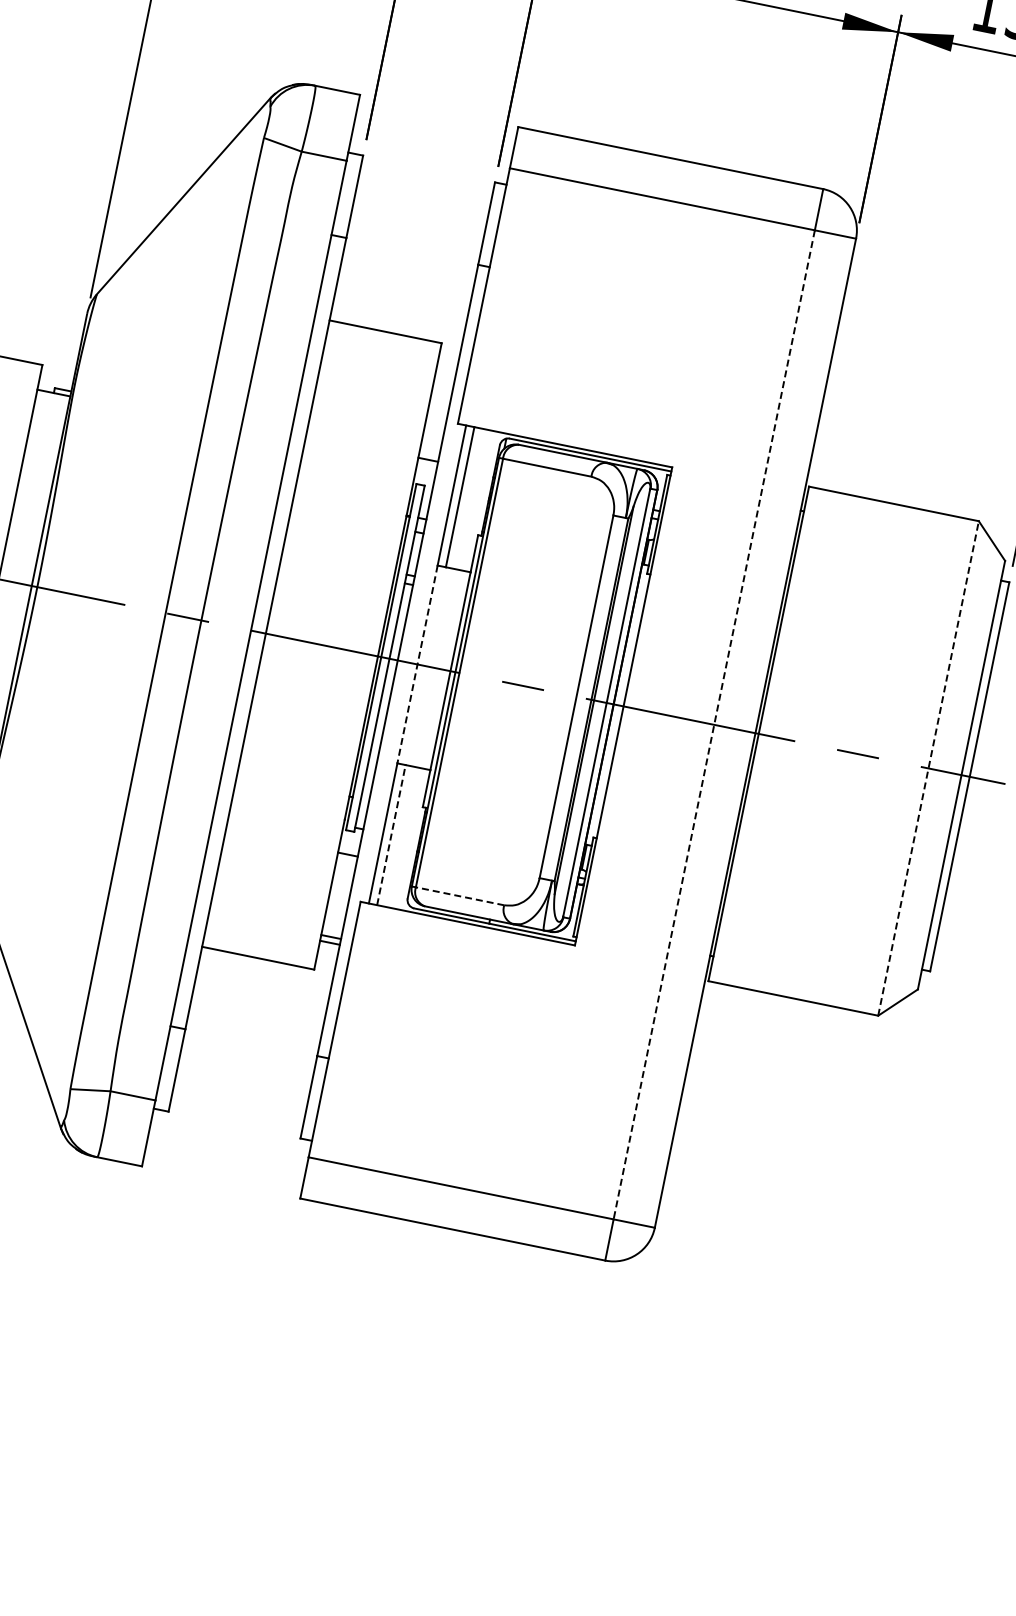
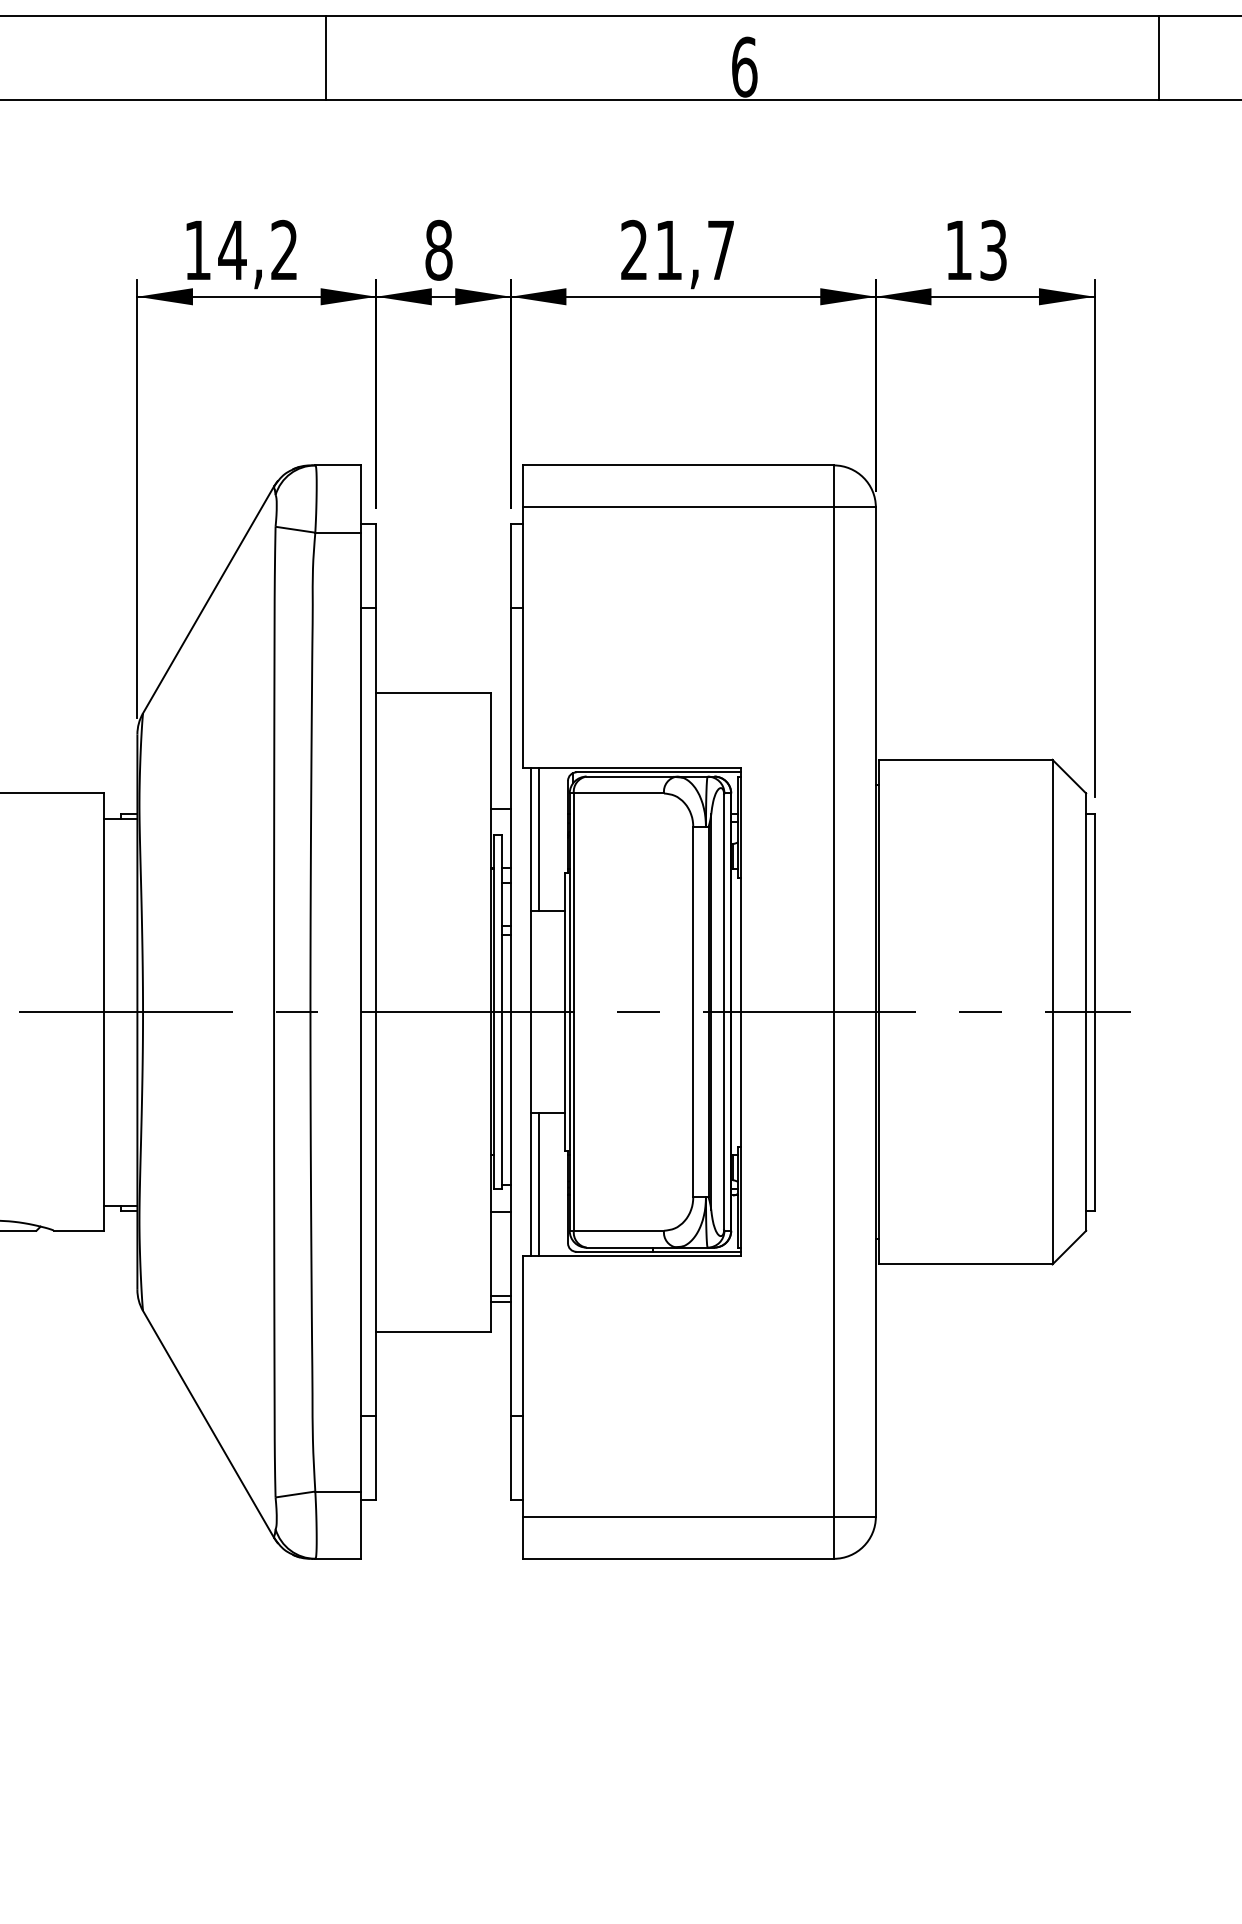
line: (417, 664) -> (531, 1012), dashed -> solid
line: (713, 725) -> (833, 1012), dashed -> solid
line: (928, 767) -> (1052, 1011), dashed -> solid
line: (391, 835) -> (539, 1184), dashed -> solid
line: (459, 895) -> (618, 1230), dashed -> solid

